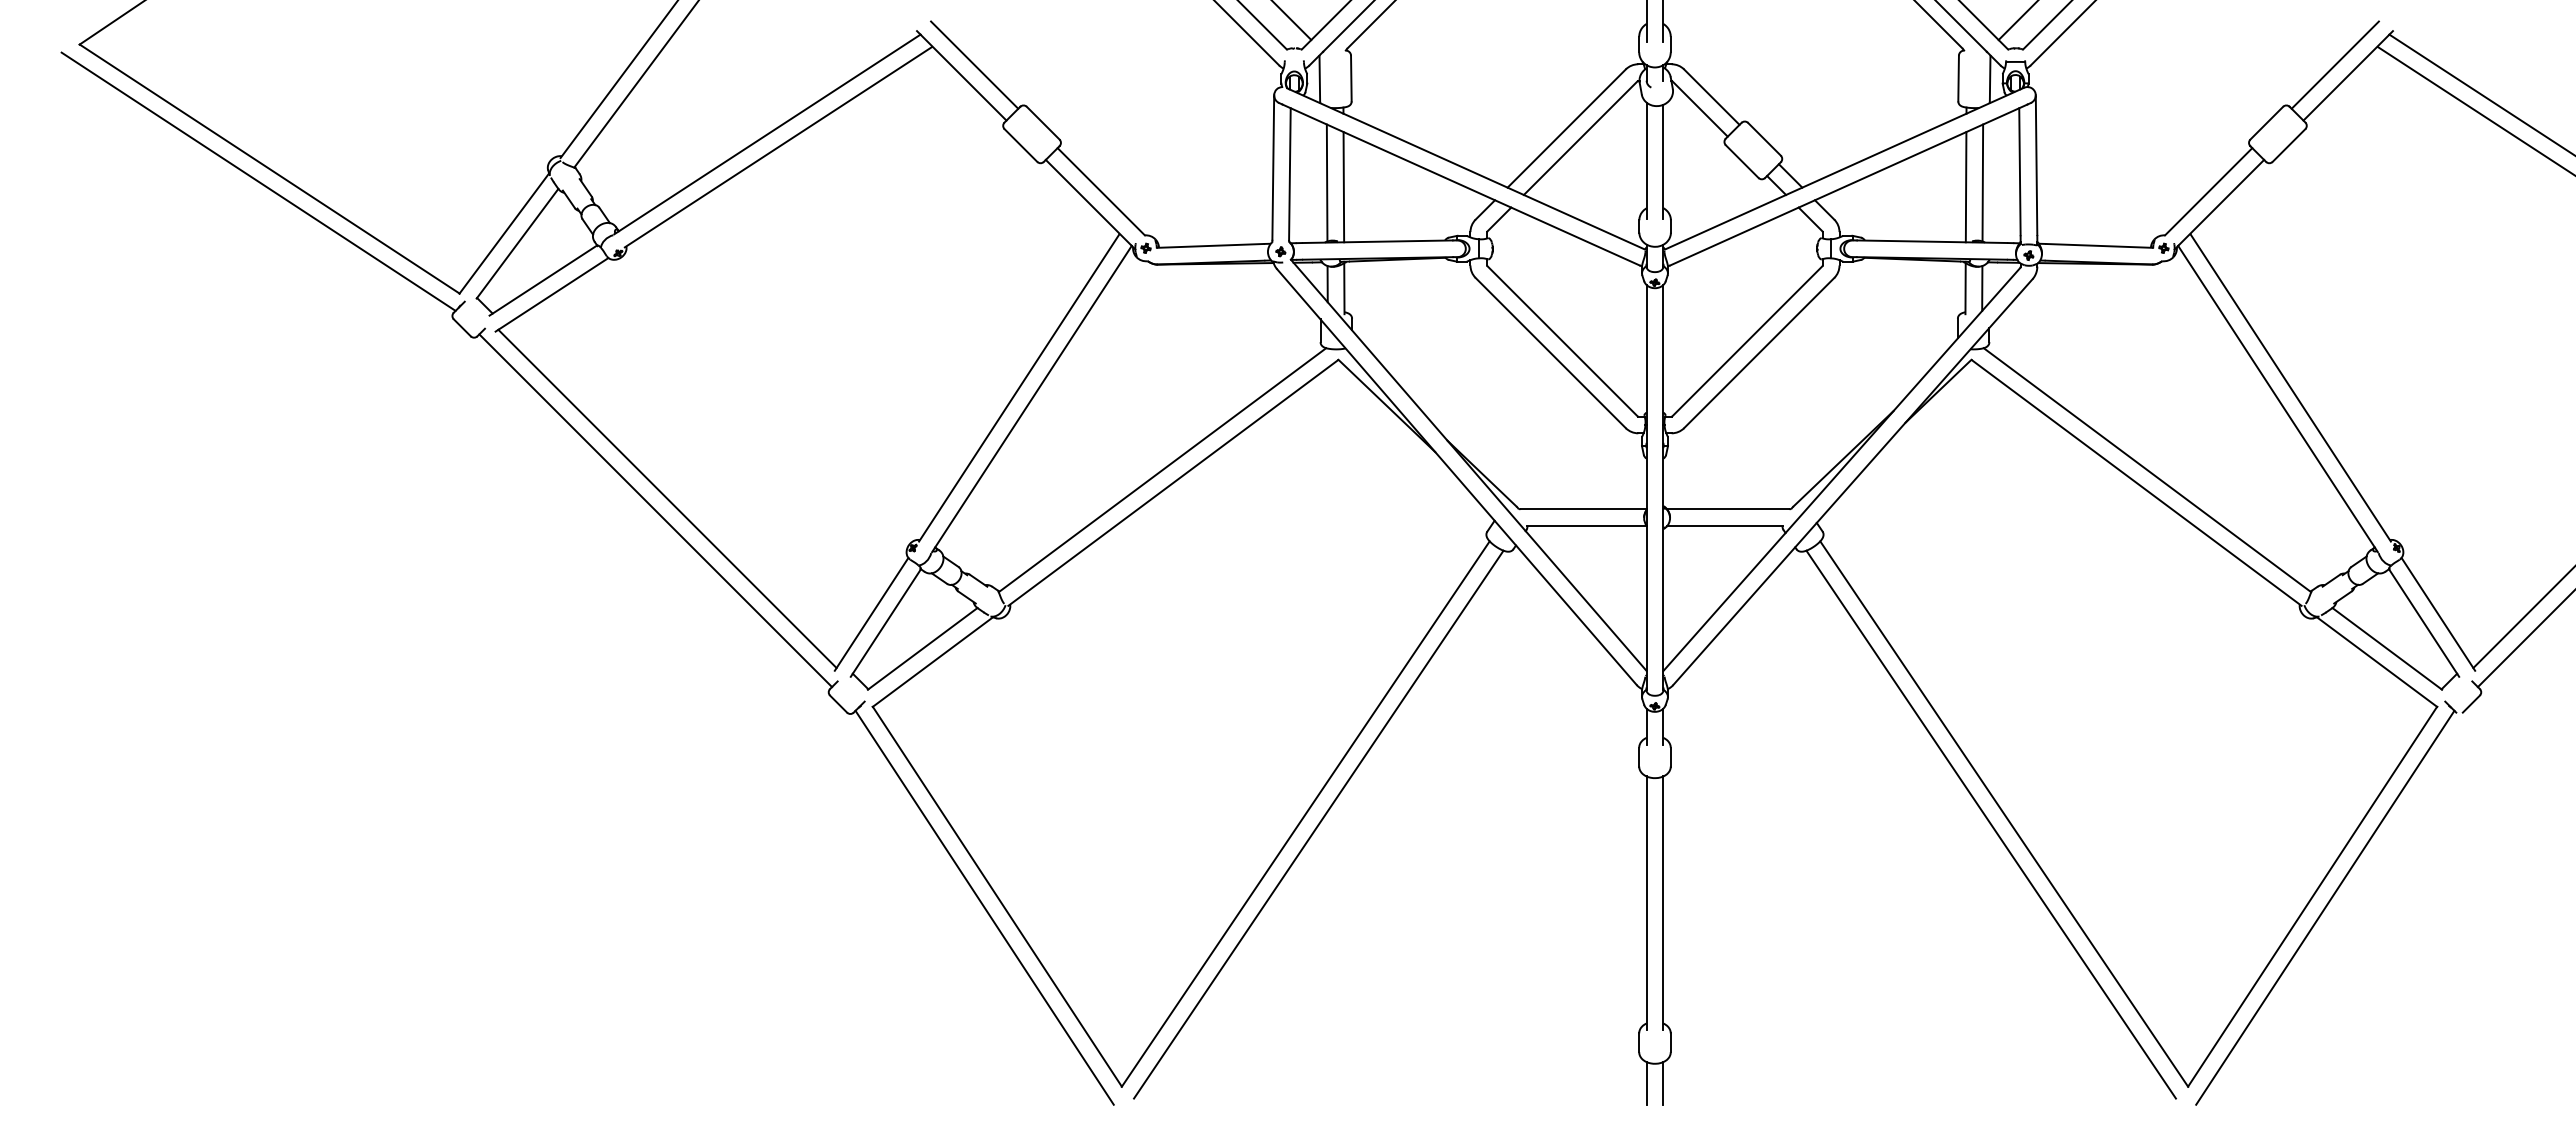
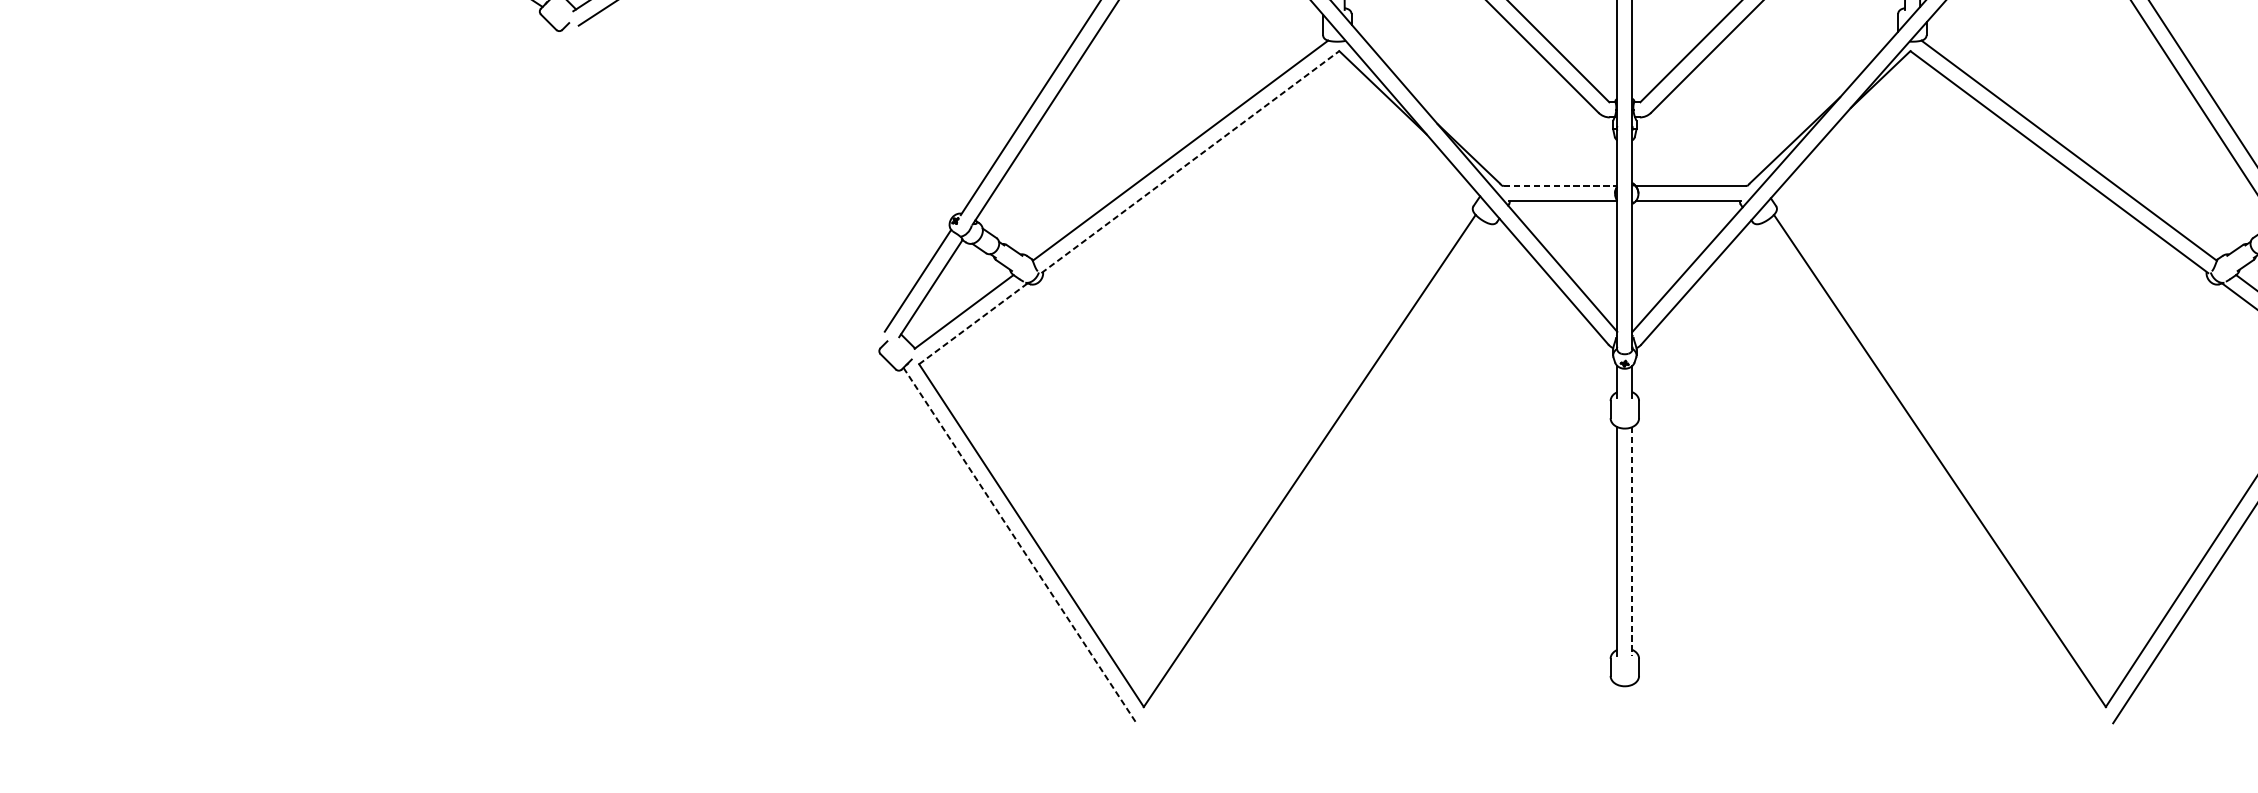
line: (1173, 482) -> (1190, 161), solid -> dashed
line: (667, 498) -> (733, 176), removed
line: (1583, 509) -> (1560, 186), solid -> dashed
line: (655, 510) -> (723, 187), removed
line: (933, 661) -> (973, 323), solid -> dashed
line: (1318, 824) -> (1321, 470), removed
line: (1990, 824) -> (1927, 470), removed
line: (1663, 903) -> (1632, 541), solid -> dashed
line: (984, 907) -> (1019, 545), solid -> dashed
line: (1646, 1083) -> (1617, 704), removed
line: (1663, 1083) -> (1632, 704), removed

